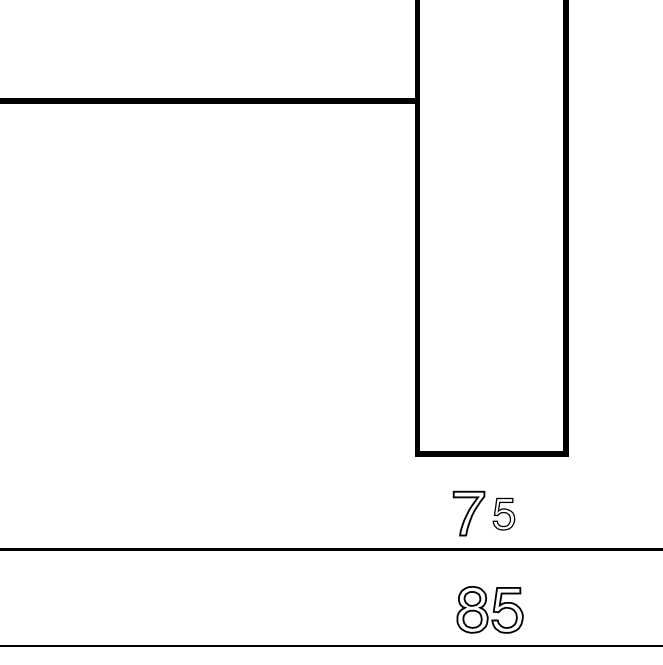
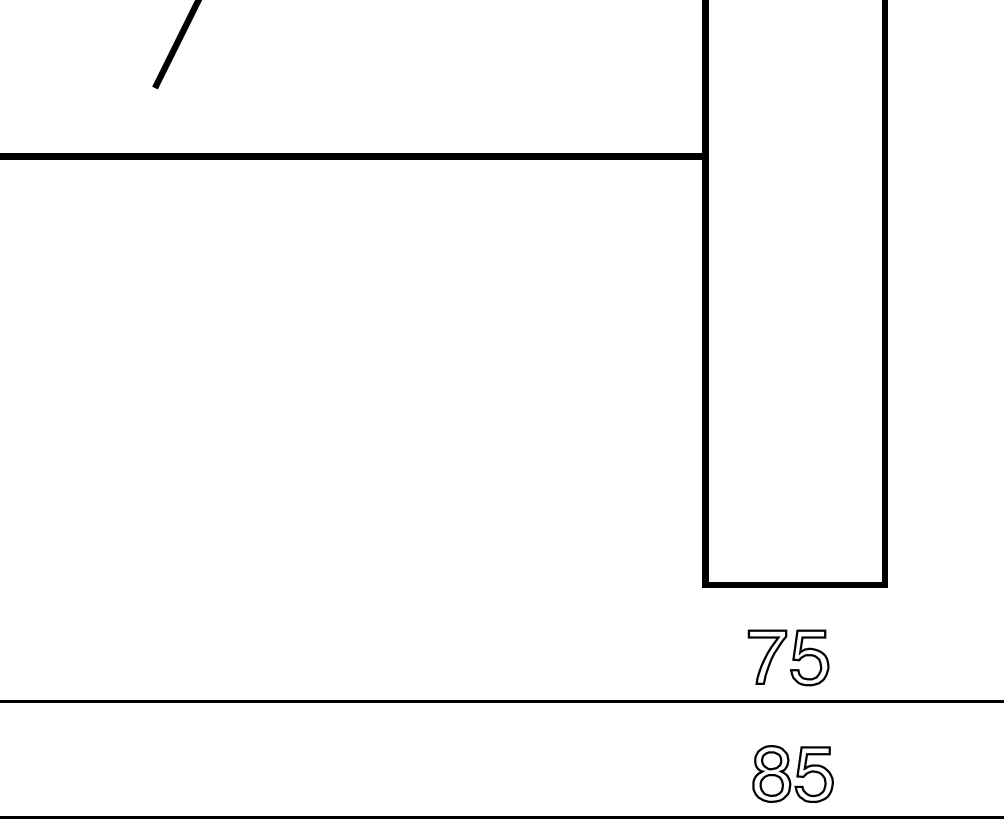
part: (503, 513) -> (809, 657), size x1.43

